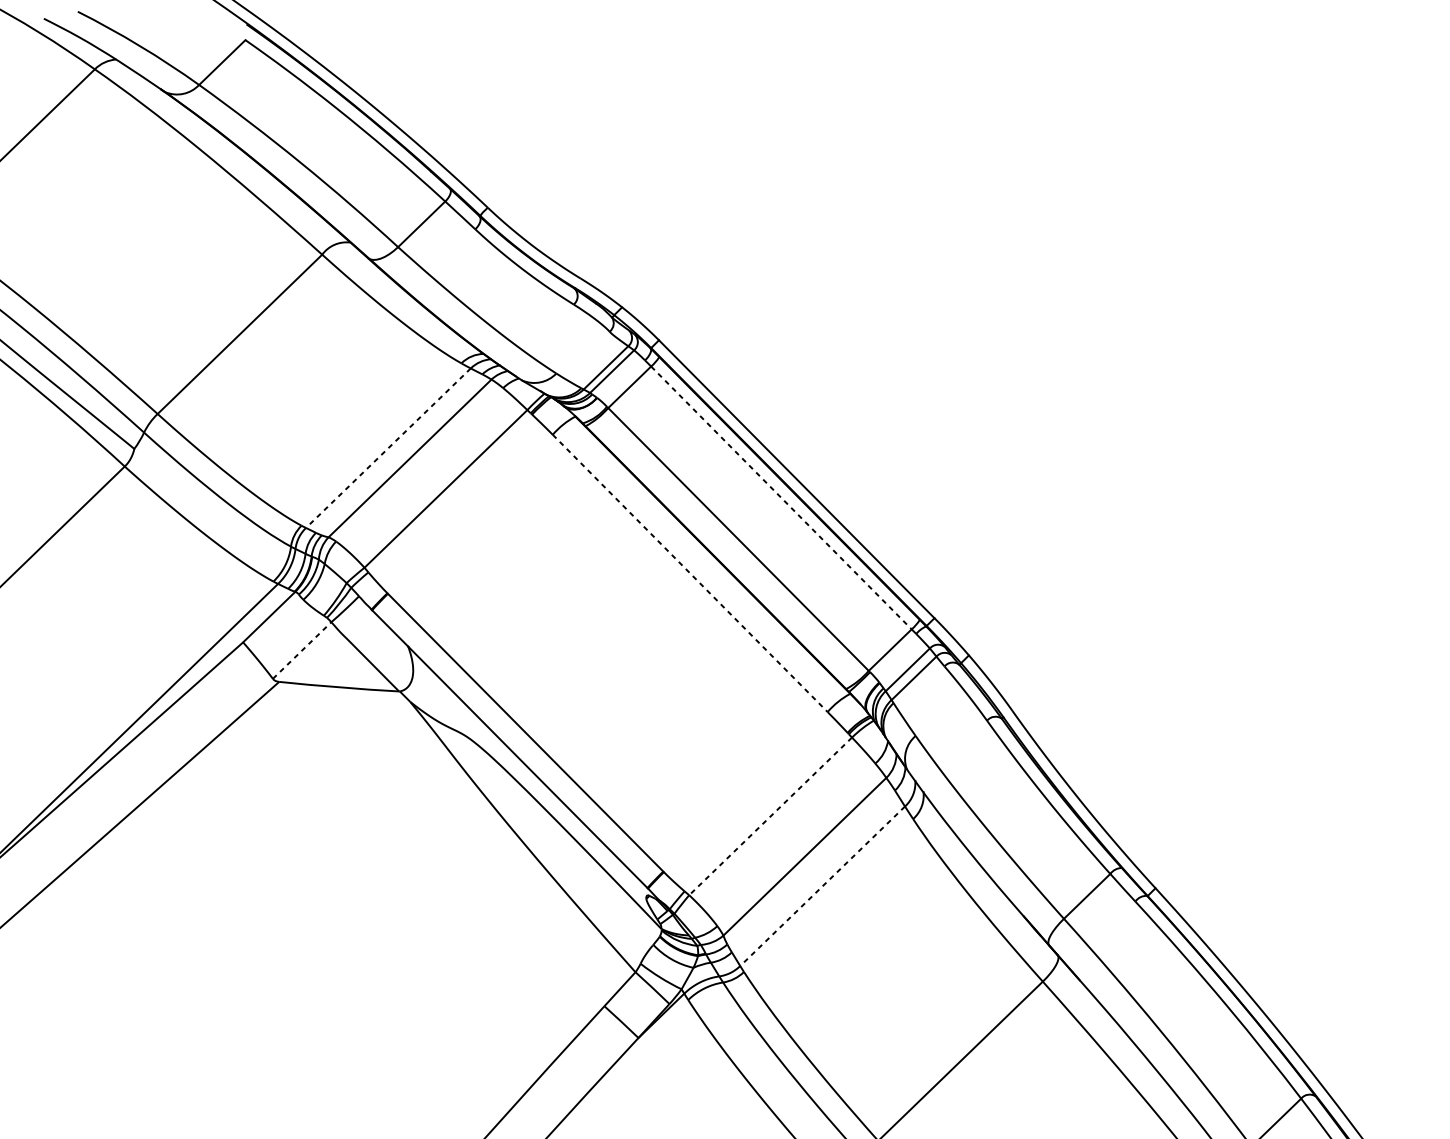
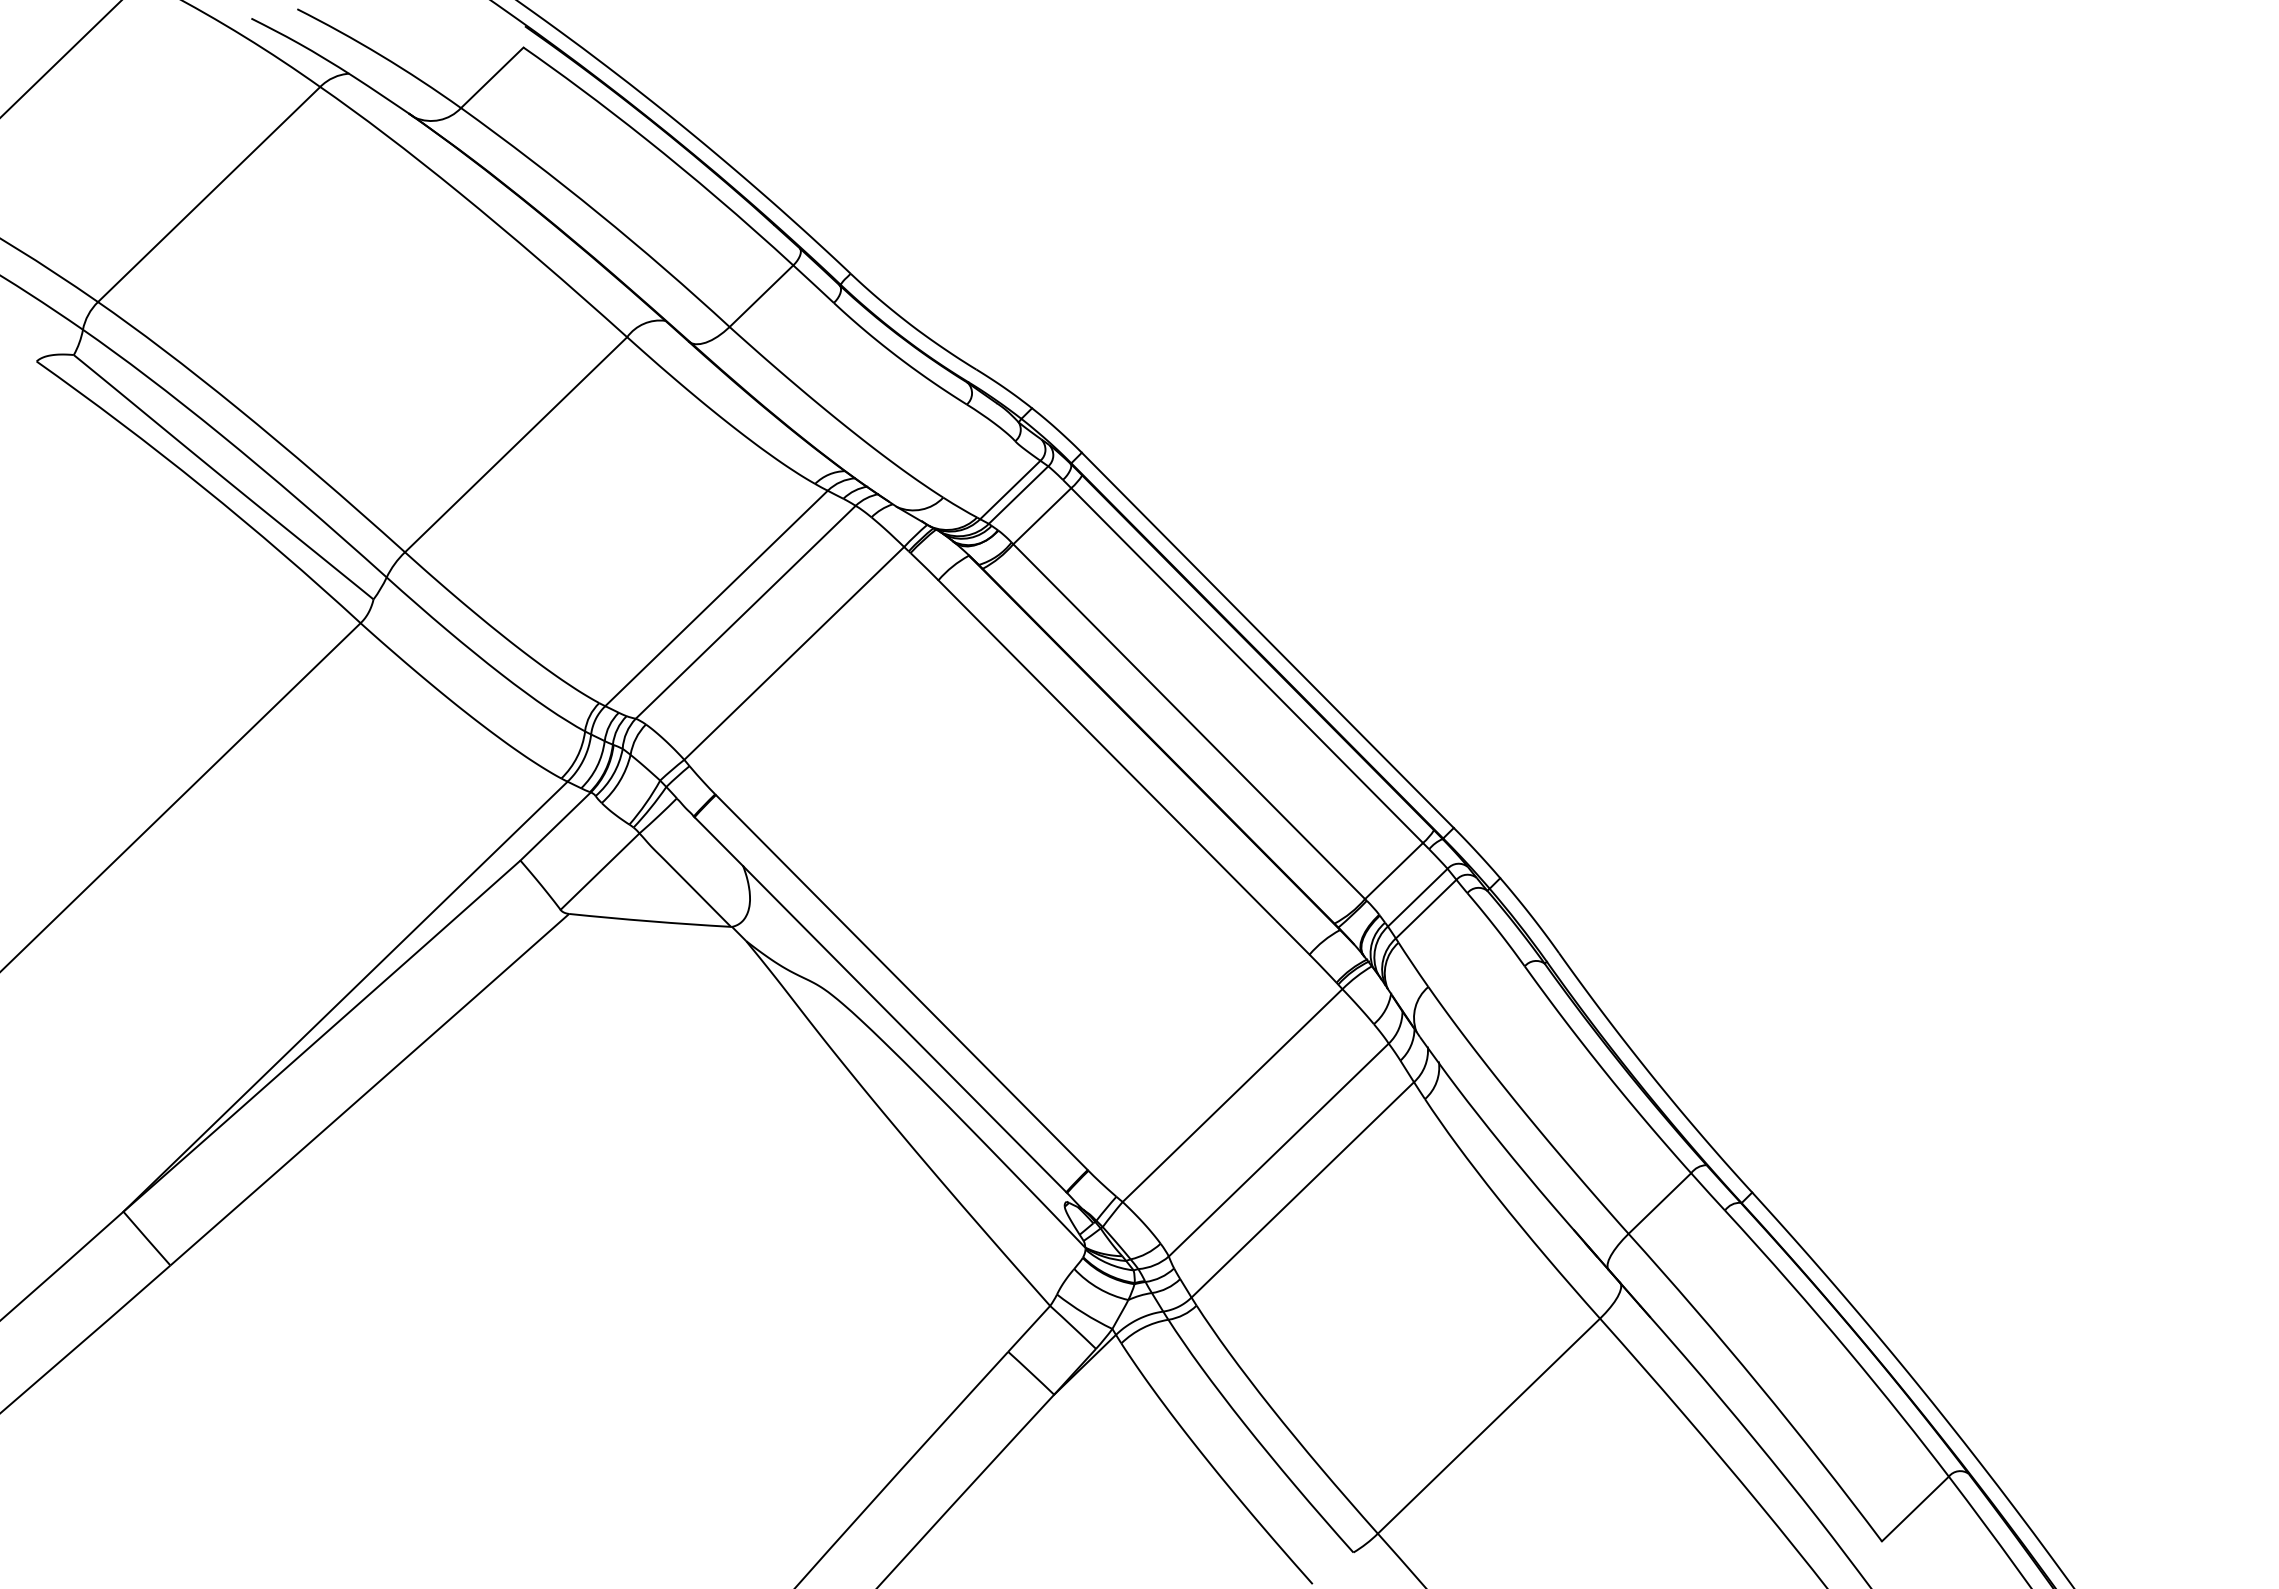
line: (388, 448) -> (716, 598), dashed -> solid
line: (781, 497) -> (1247, 665), dashed -> solid
line: (689, 573) -> (1123, 767), dashed -> solid
line: (302, 650) -> (600, 871), dashed -> solid
line: (770, 816) -> (1232, 1095), dashed -> solid
line: (822, 885) -> (1302, 1189), dashed -> solid

